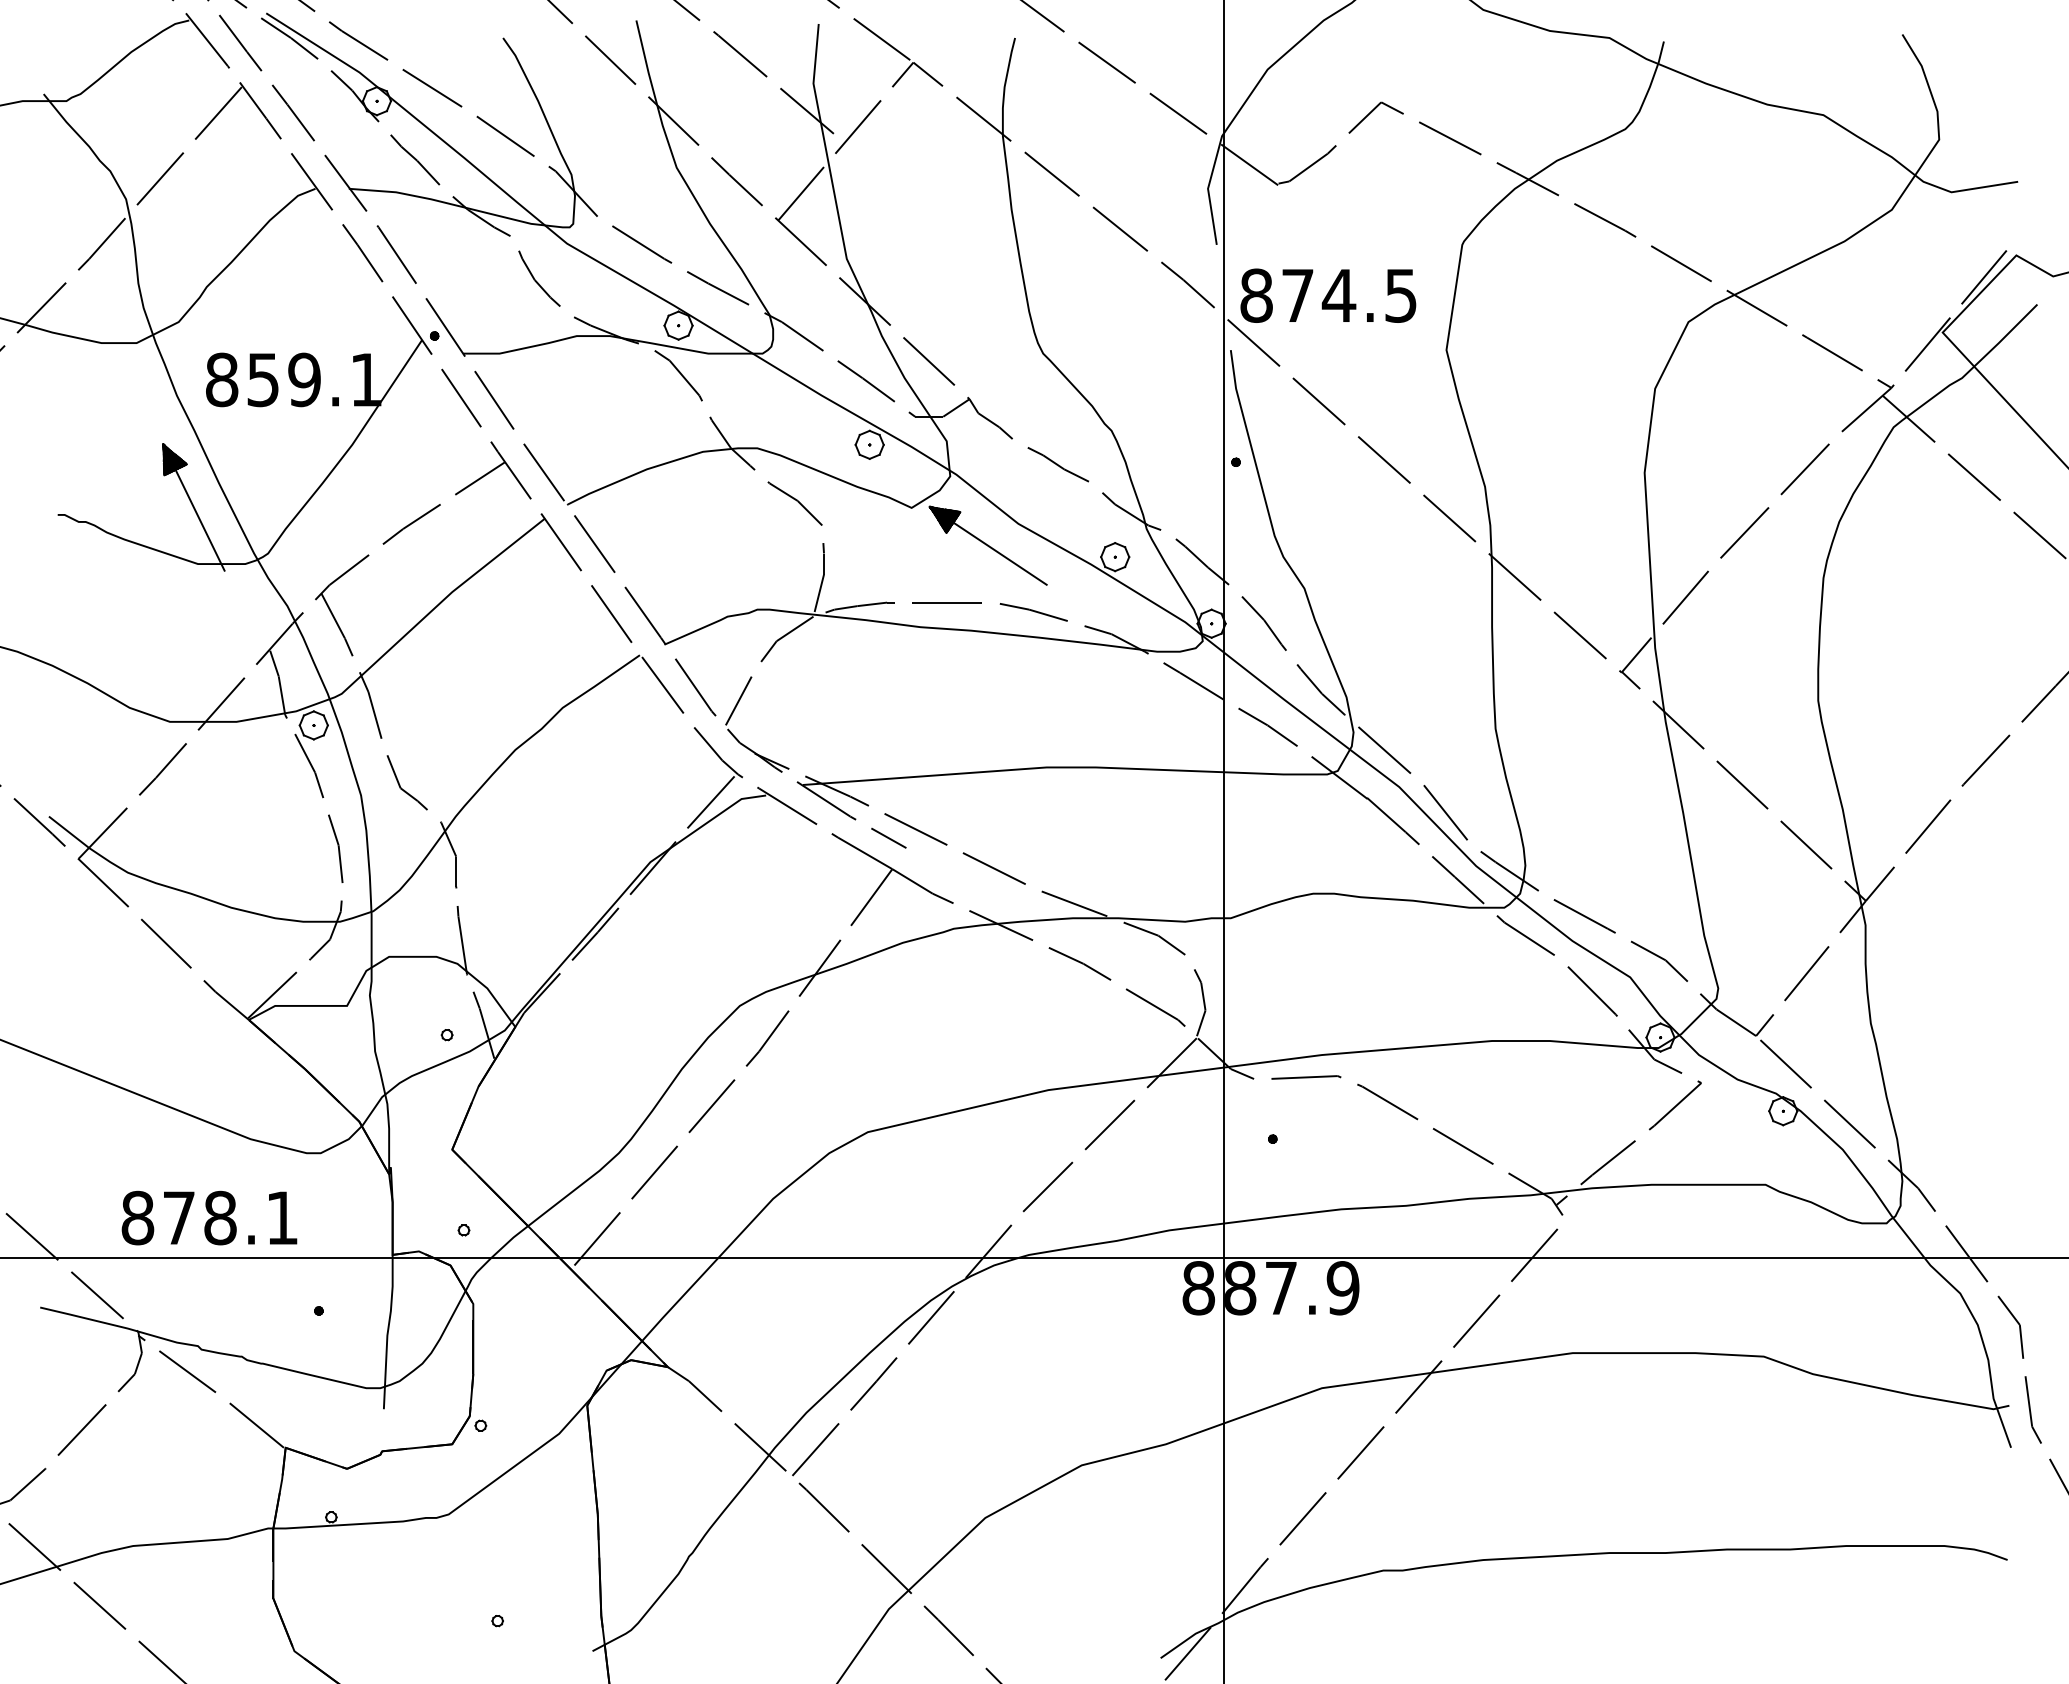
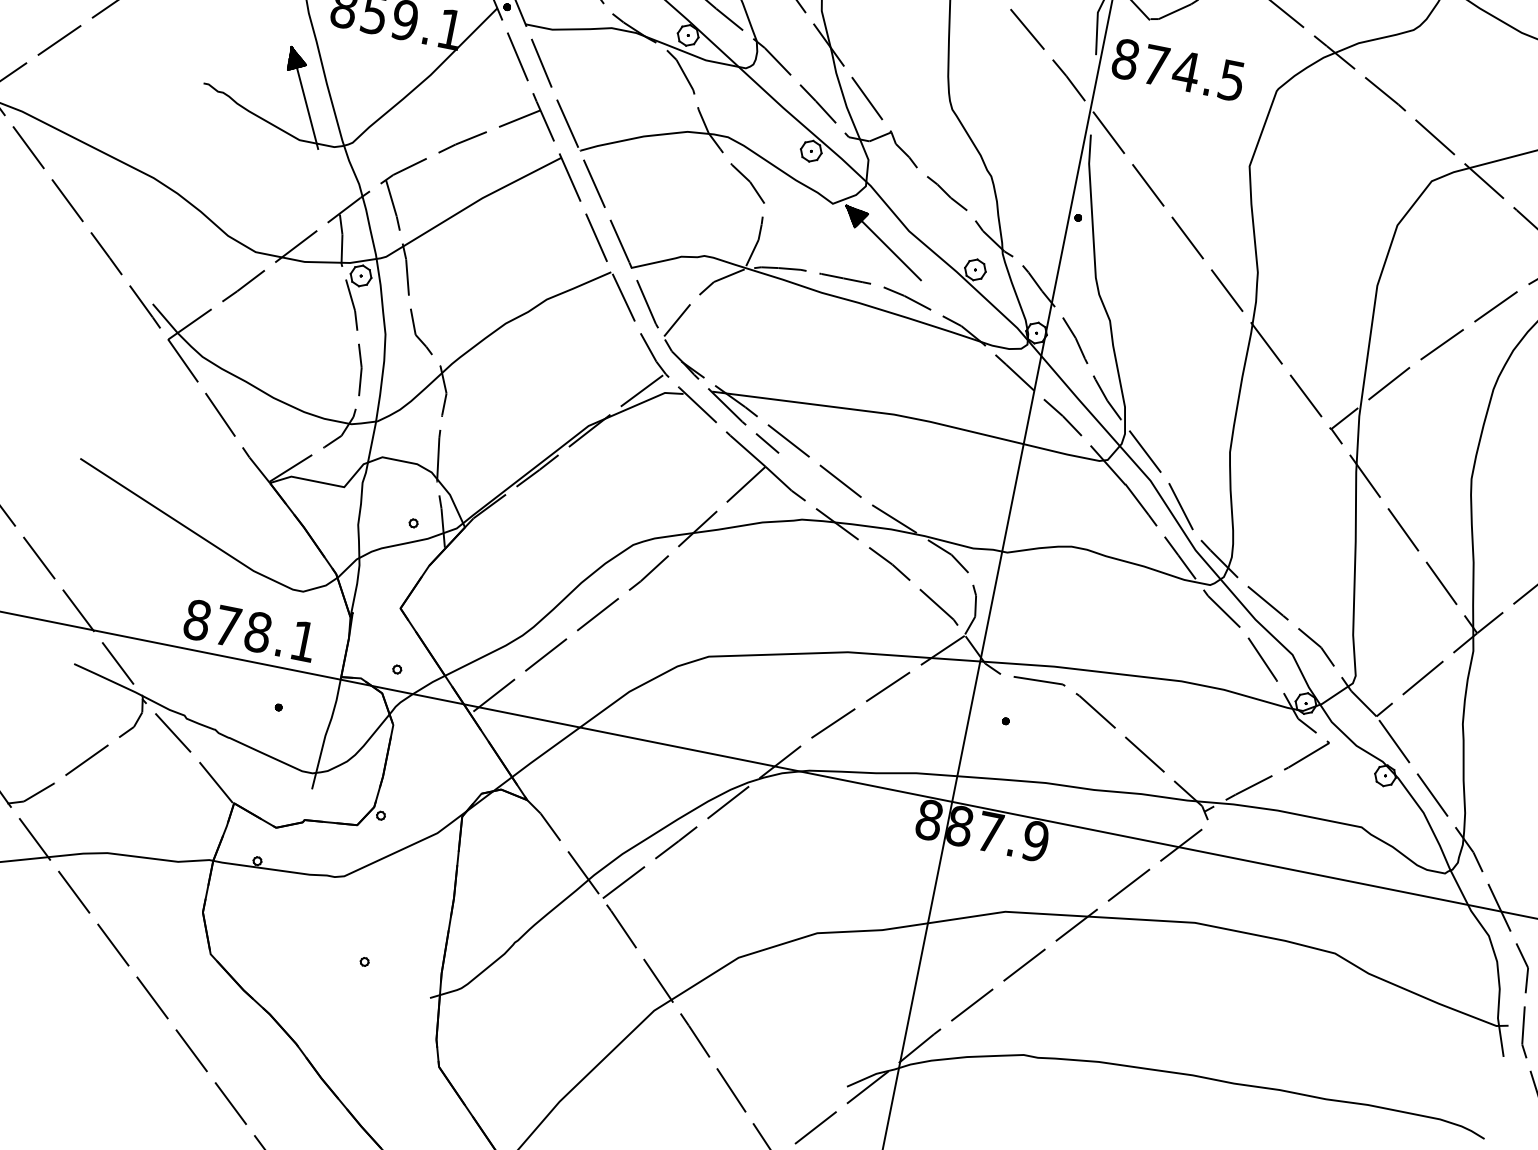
text: (1328, 295) -> (1178, 69), moved
text: (209, 1217) -> (250, 630), moved

